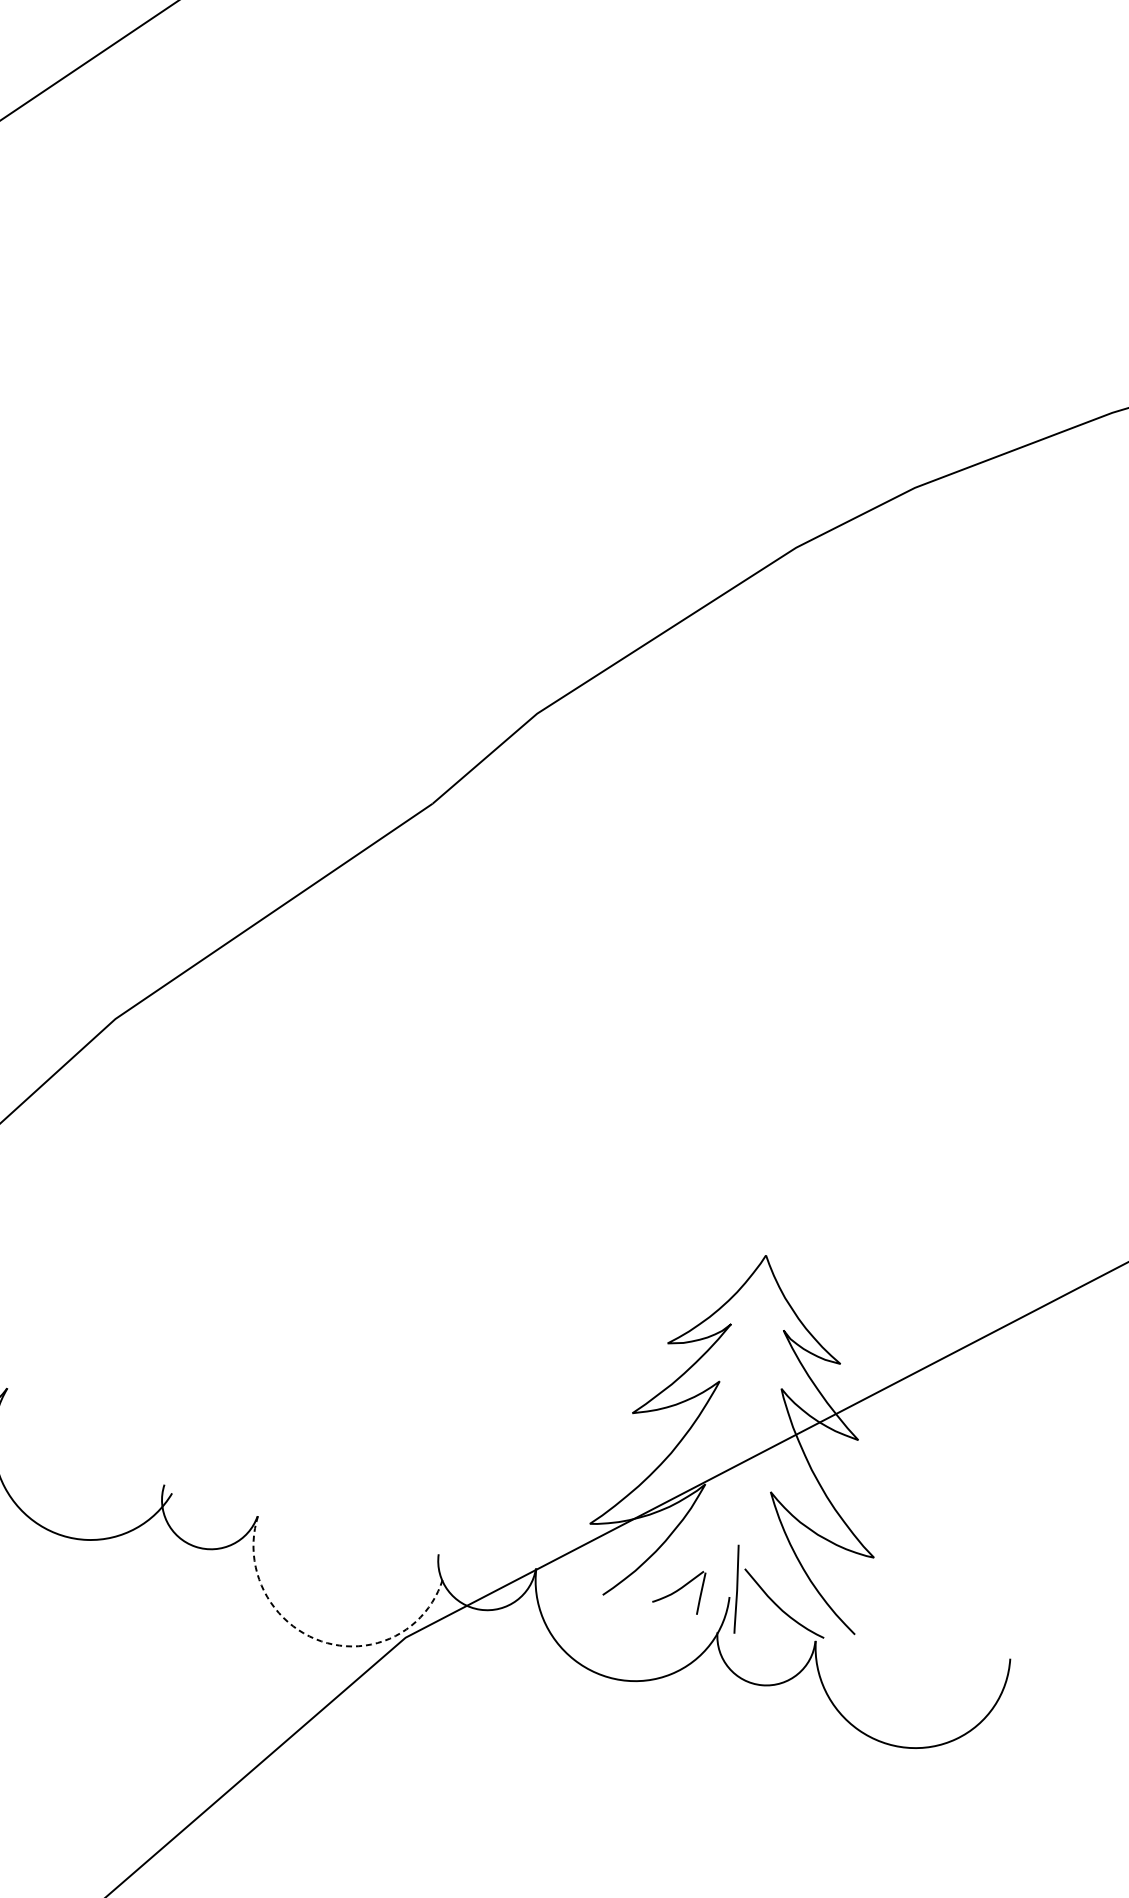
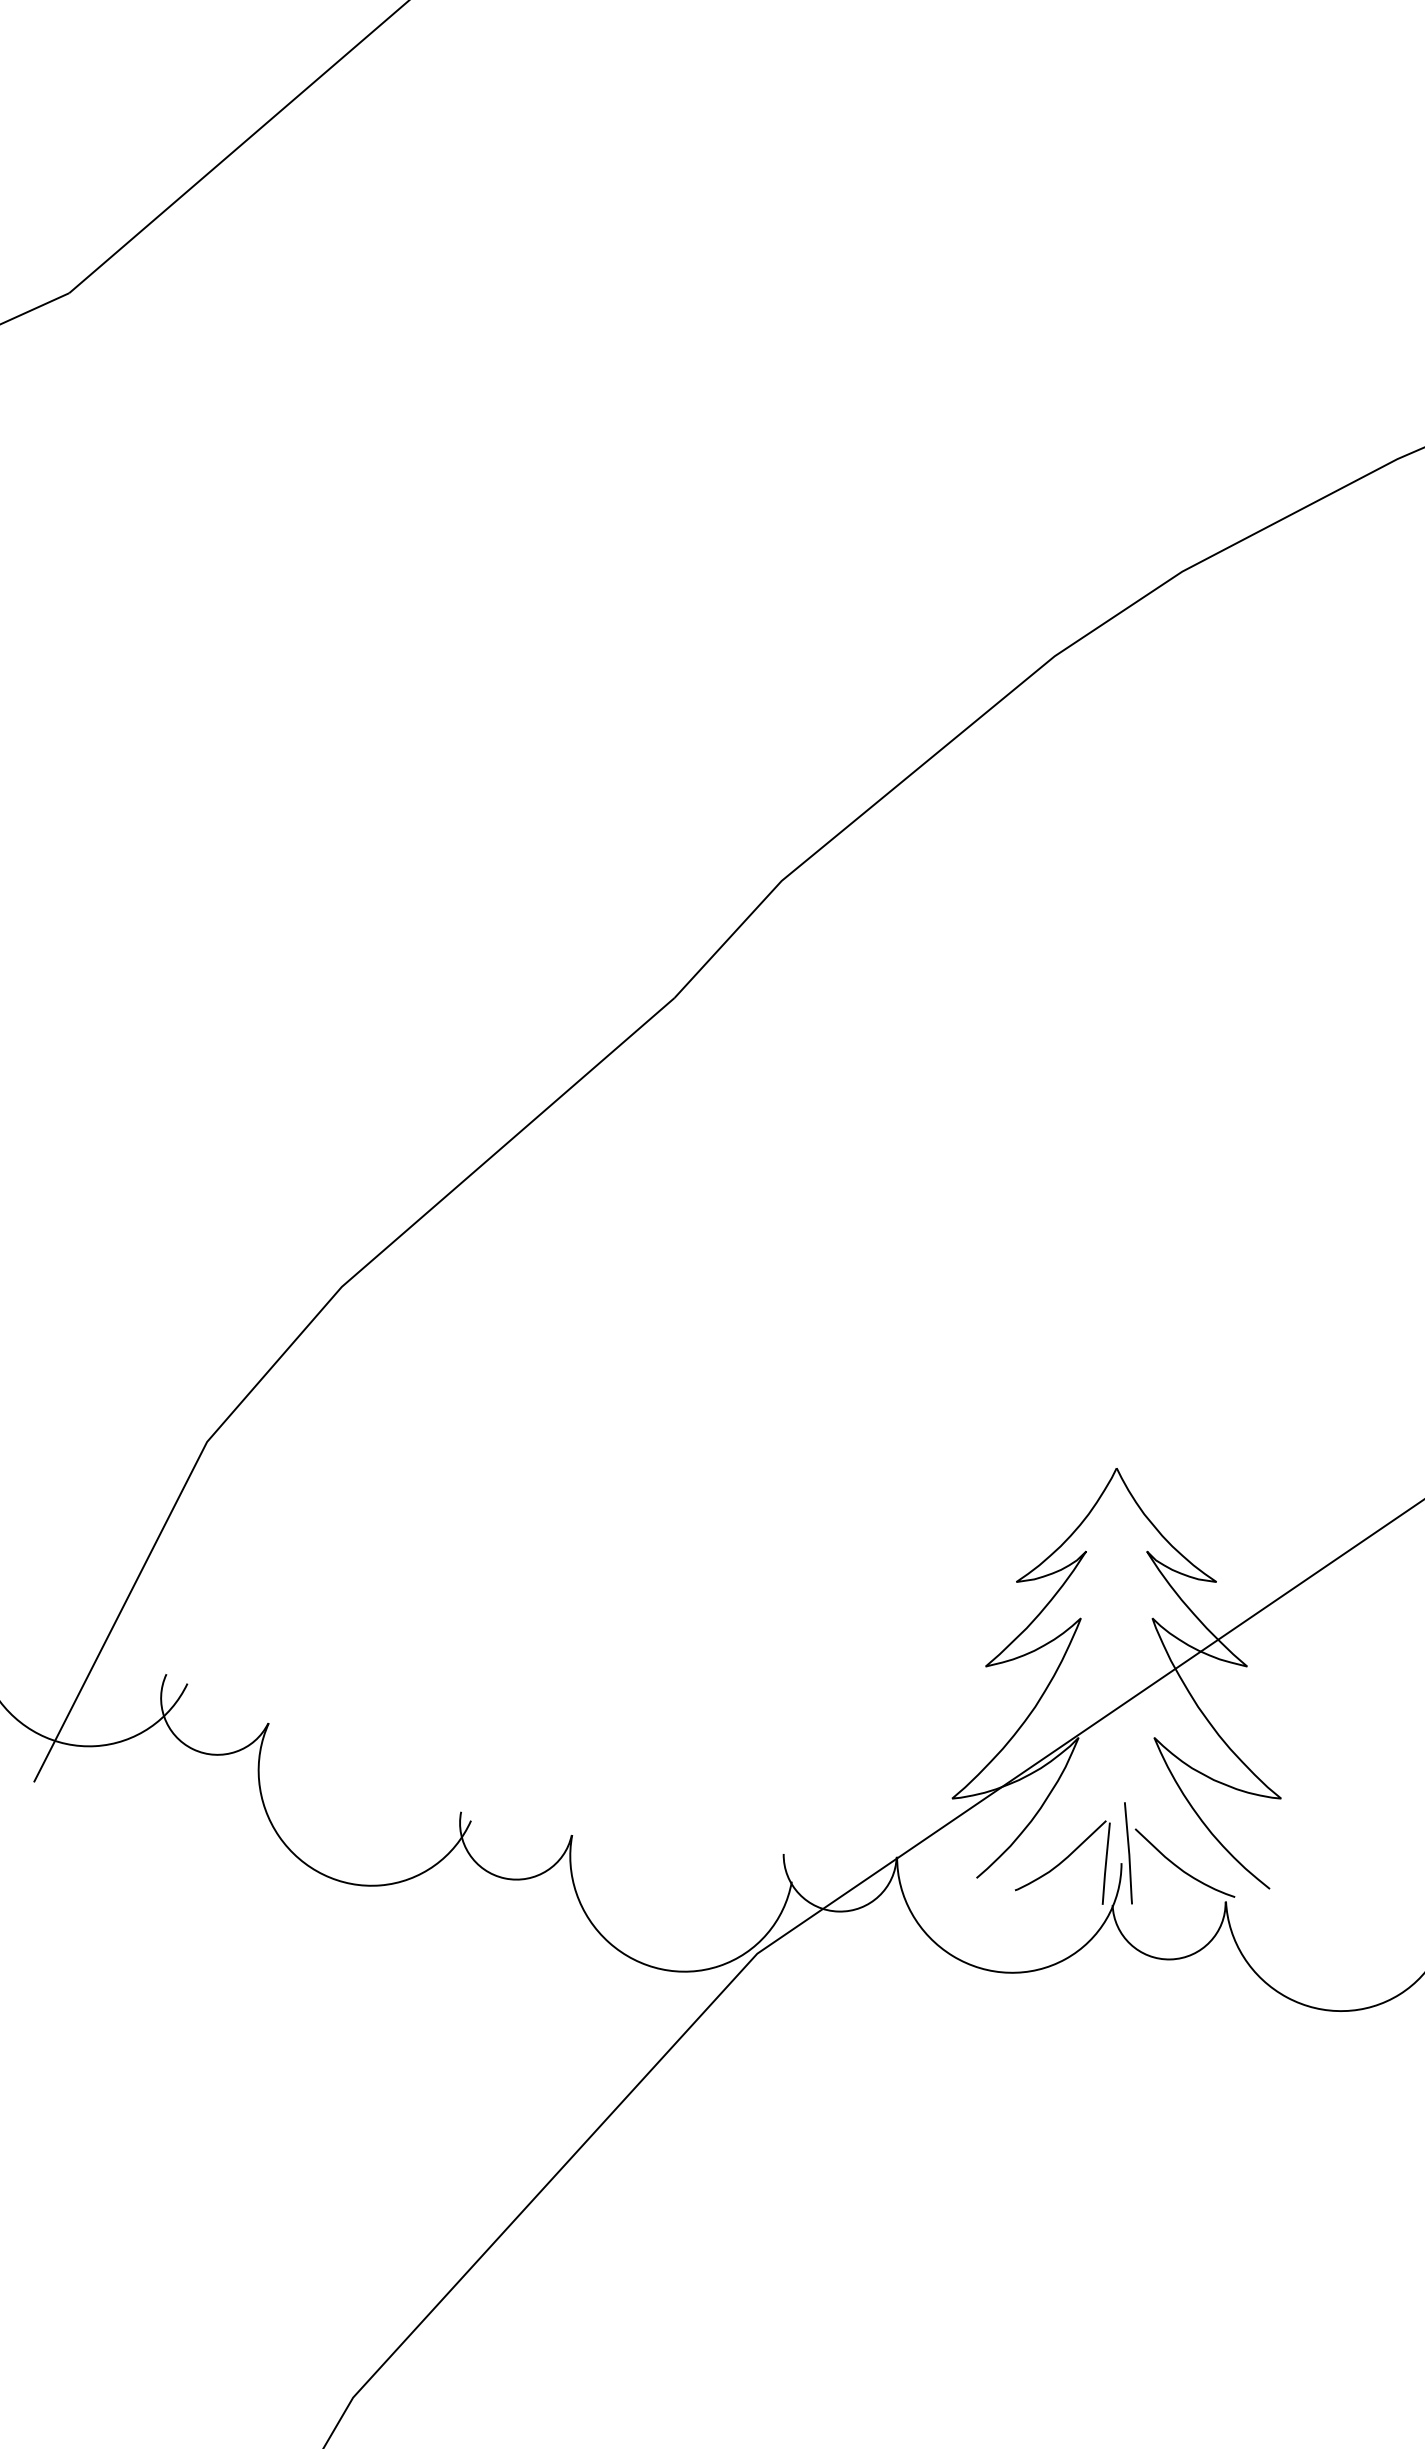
part: (678, 1590) -> (1062, 1862), size x1.67
arc: (321, 1641) -> (661, 1969), dashed -> solid

